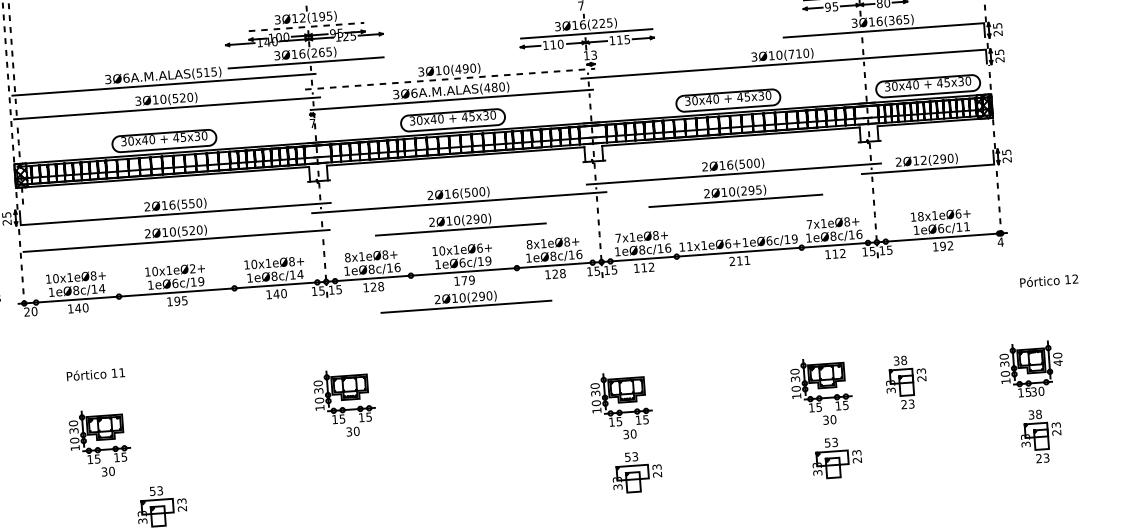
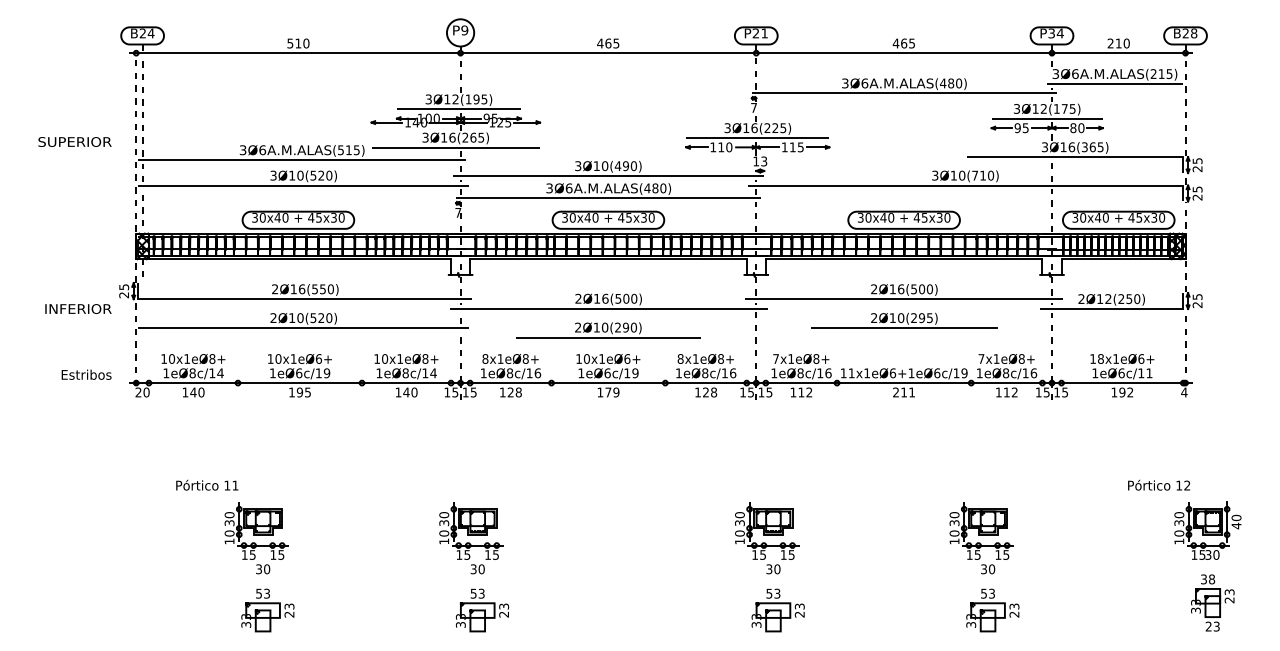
line: (307, 27) -> (459, 109), dashed -> solid
line: (450, 79) -> (608, 176), dashed -> solid
text: (943, 158) -> (1129, 298), (290) -> (250)
text: (192, 268) -> (318, 358), 10x1eØ2+ -> 10x1eØ6+
text: (1049, 279) -> (1159, 484), moved
part: (466, 300) -> (608, 413), removed
text: (96, 374) -> (207, 485), moved
part: (906, 381) -> (1072, 534), removed
part: (345, 403) -> (471, 538), moved
part: (100, 443) -> (256, 538), moved
part: (361, 492) -> (482, 610), added

